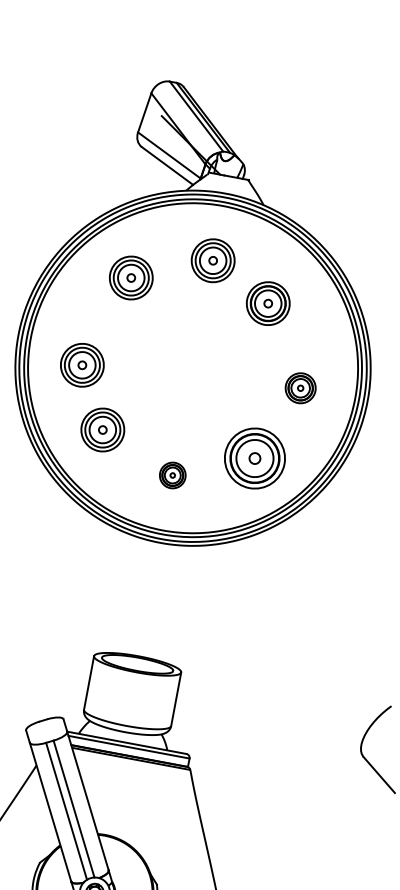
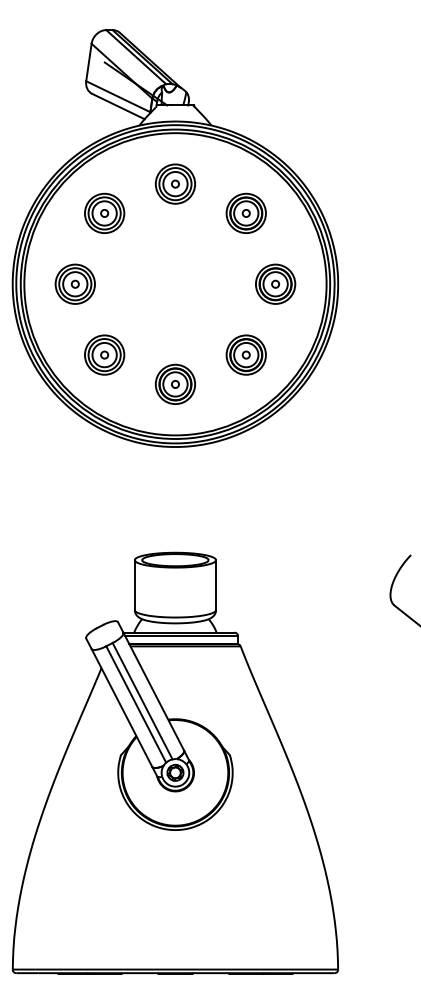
part: (267, 302) -> (245, 212), moved
part: (81, 364) -> (74, 283), moved
part: (300, 387) -> (275, 283), size x1.43
part: (254, 457) -> (245, 354), size x0.71
part: (172, 474) -> (174, 383), size x1.67

